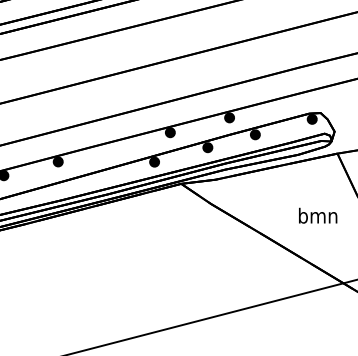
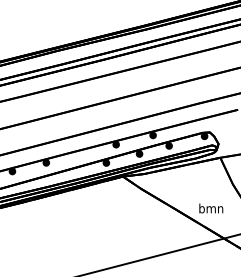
text: (318, 215) -> (211, 208), moved

